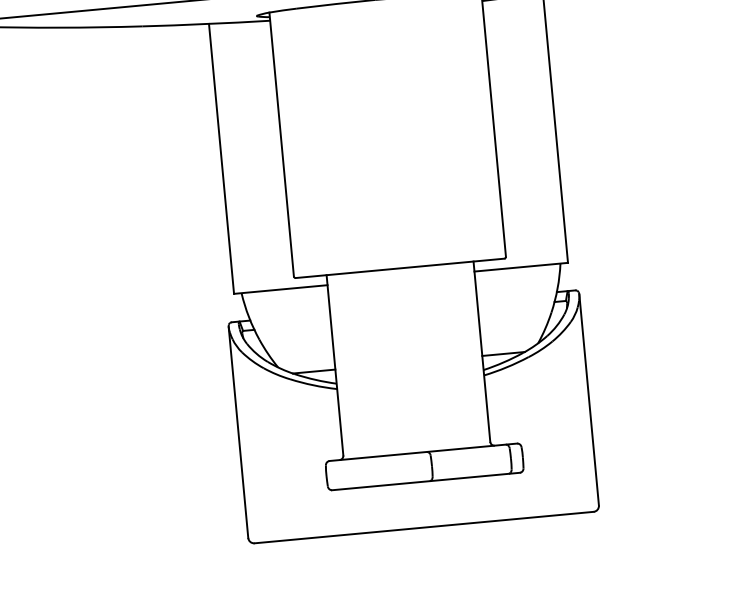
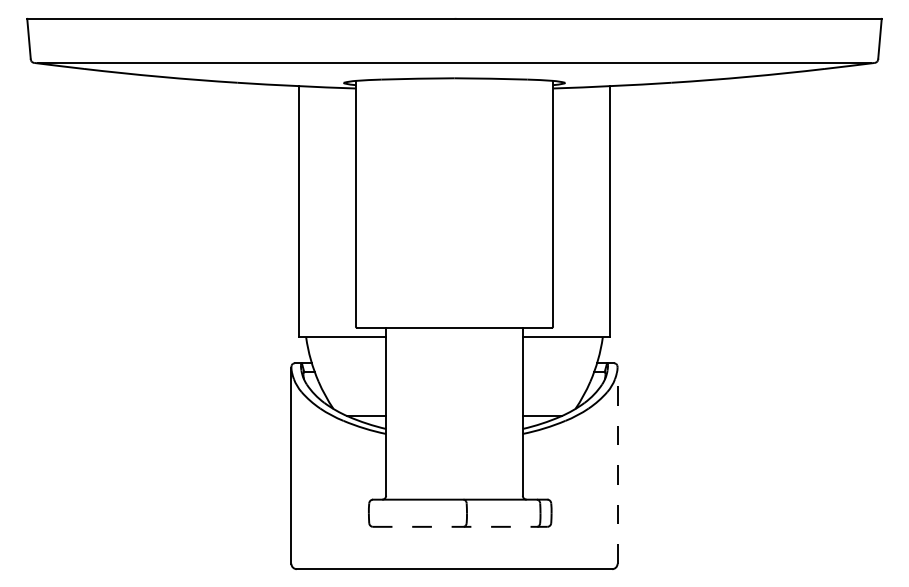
line: (589, 399) -> (617, 465), solid -> dashed
line: (426, 481) -> (460, 526), solid -> dashed

